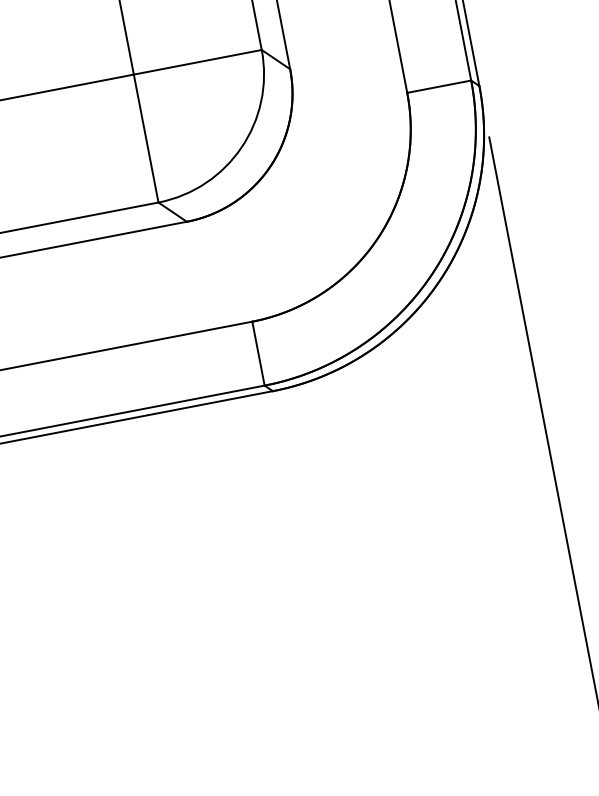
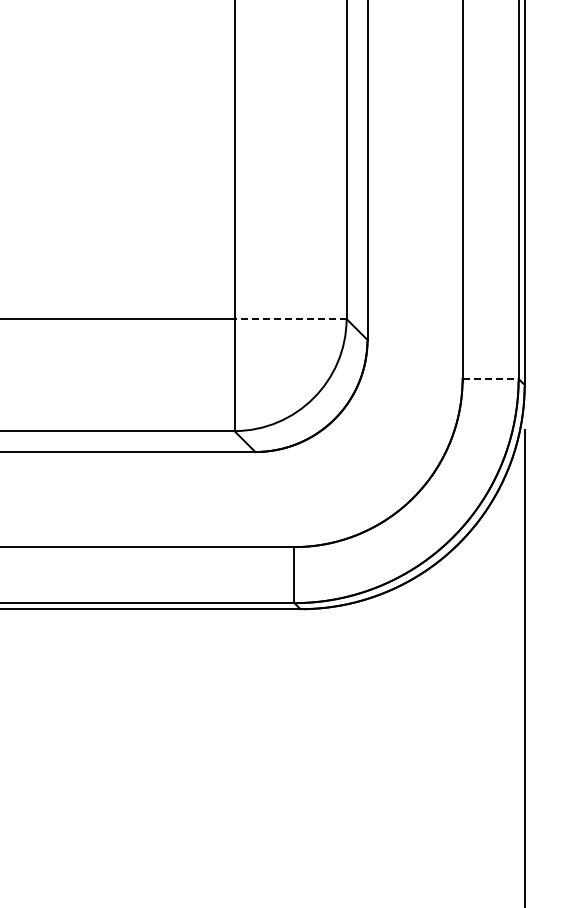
line: (197, 62) -> (290, 319), solid -> dashed
line: (440, 86) -> (491, 378), solid -> dashed

